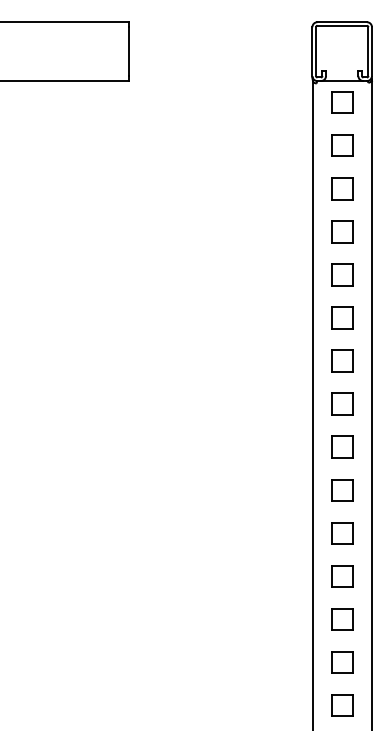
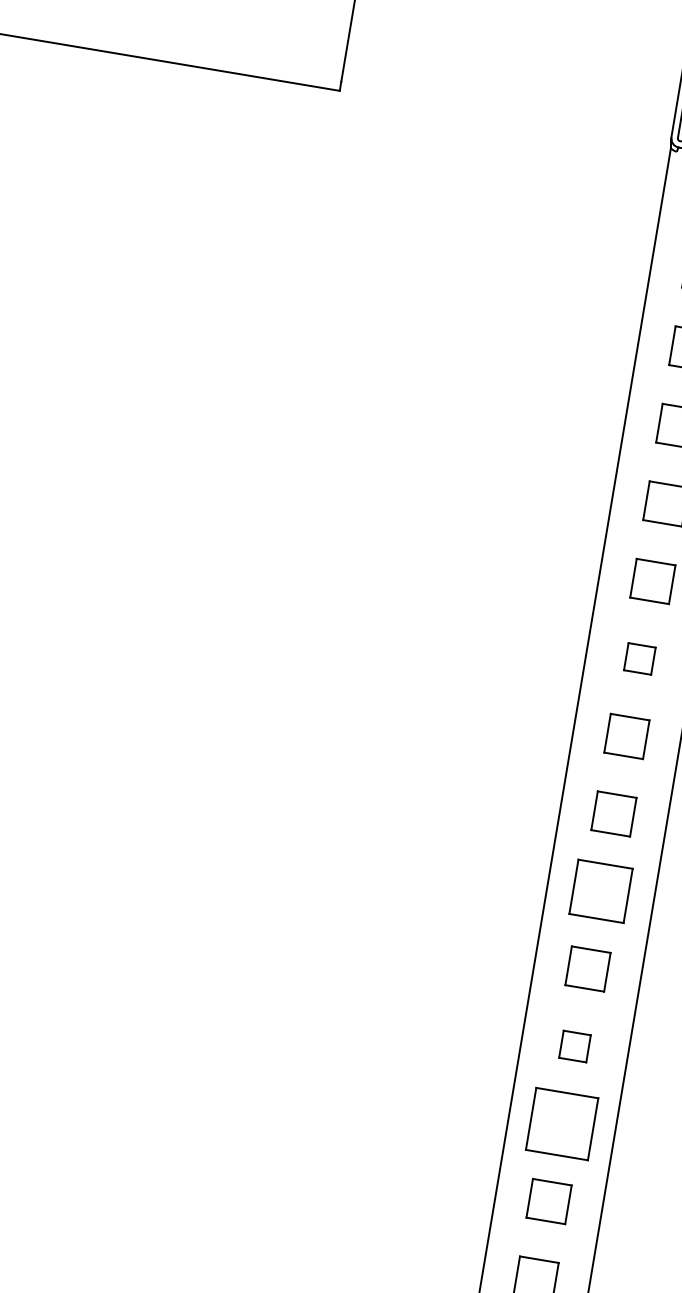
part: (342, 360) -> (639, 657), size x0.7
part: (342, 490) -> (600, 891), size x1.4
part: (342, 576) -> (574, 1046), size x0.7
part: (342, 619) -> (561, 1123), size x1.6

